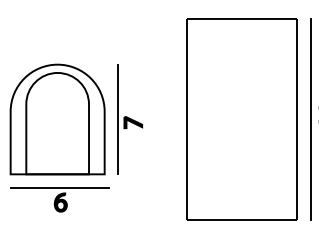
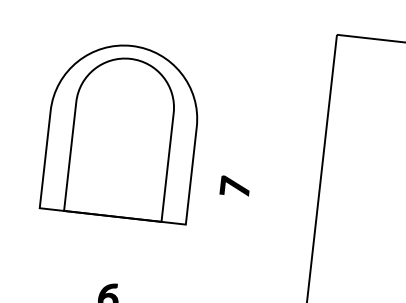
part: (57, 119) -> (122, 131), moved
line: (118, 119) -> (212, 179), removed
line: (59, 188) -> (109, 276), removed

